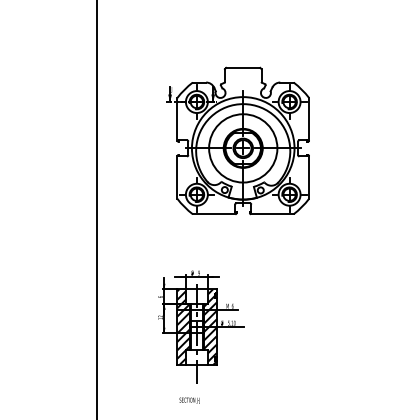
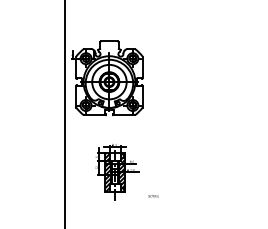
part: (239, 139) -> (107, 77), moved
text: (189, 400) -> (153, 196), moved

